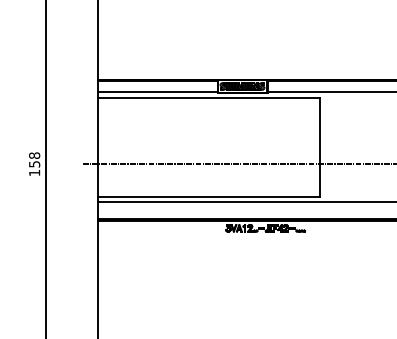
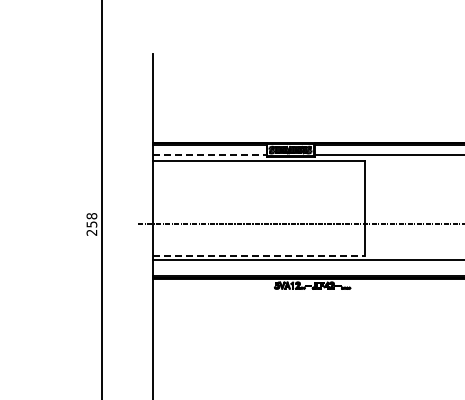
line: (157, 92) -> (209, 155), solid -> dashed
text: (34, 172) -> (91, 232), 158 -> 258
line: (210, 196) -> (259, 255), solid -> dashed

